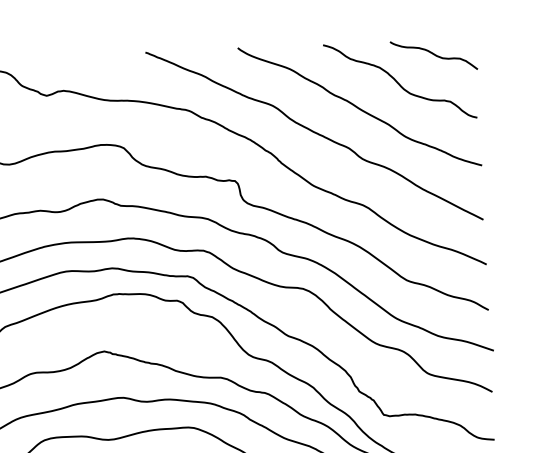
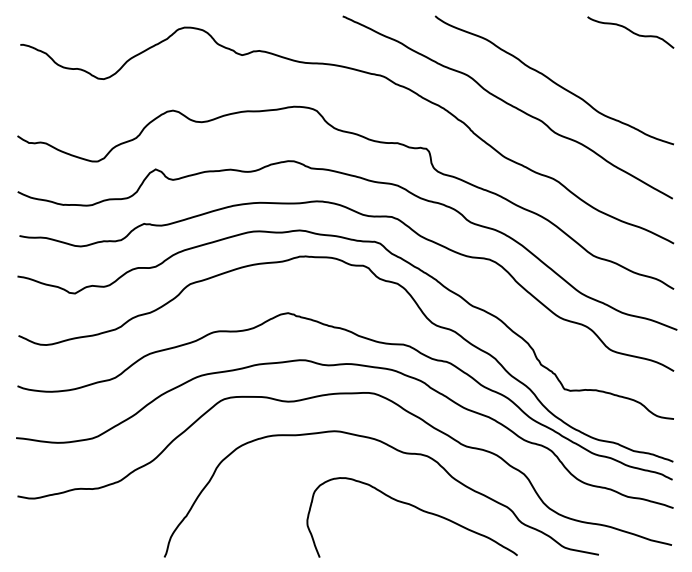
curve: (398, 82) -> (594, 57), removed

